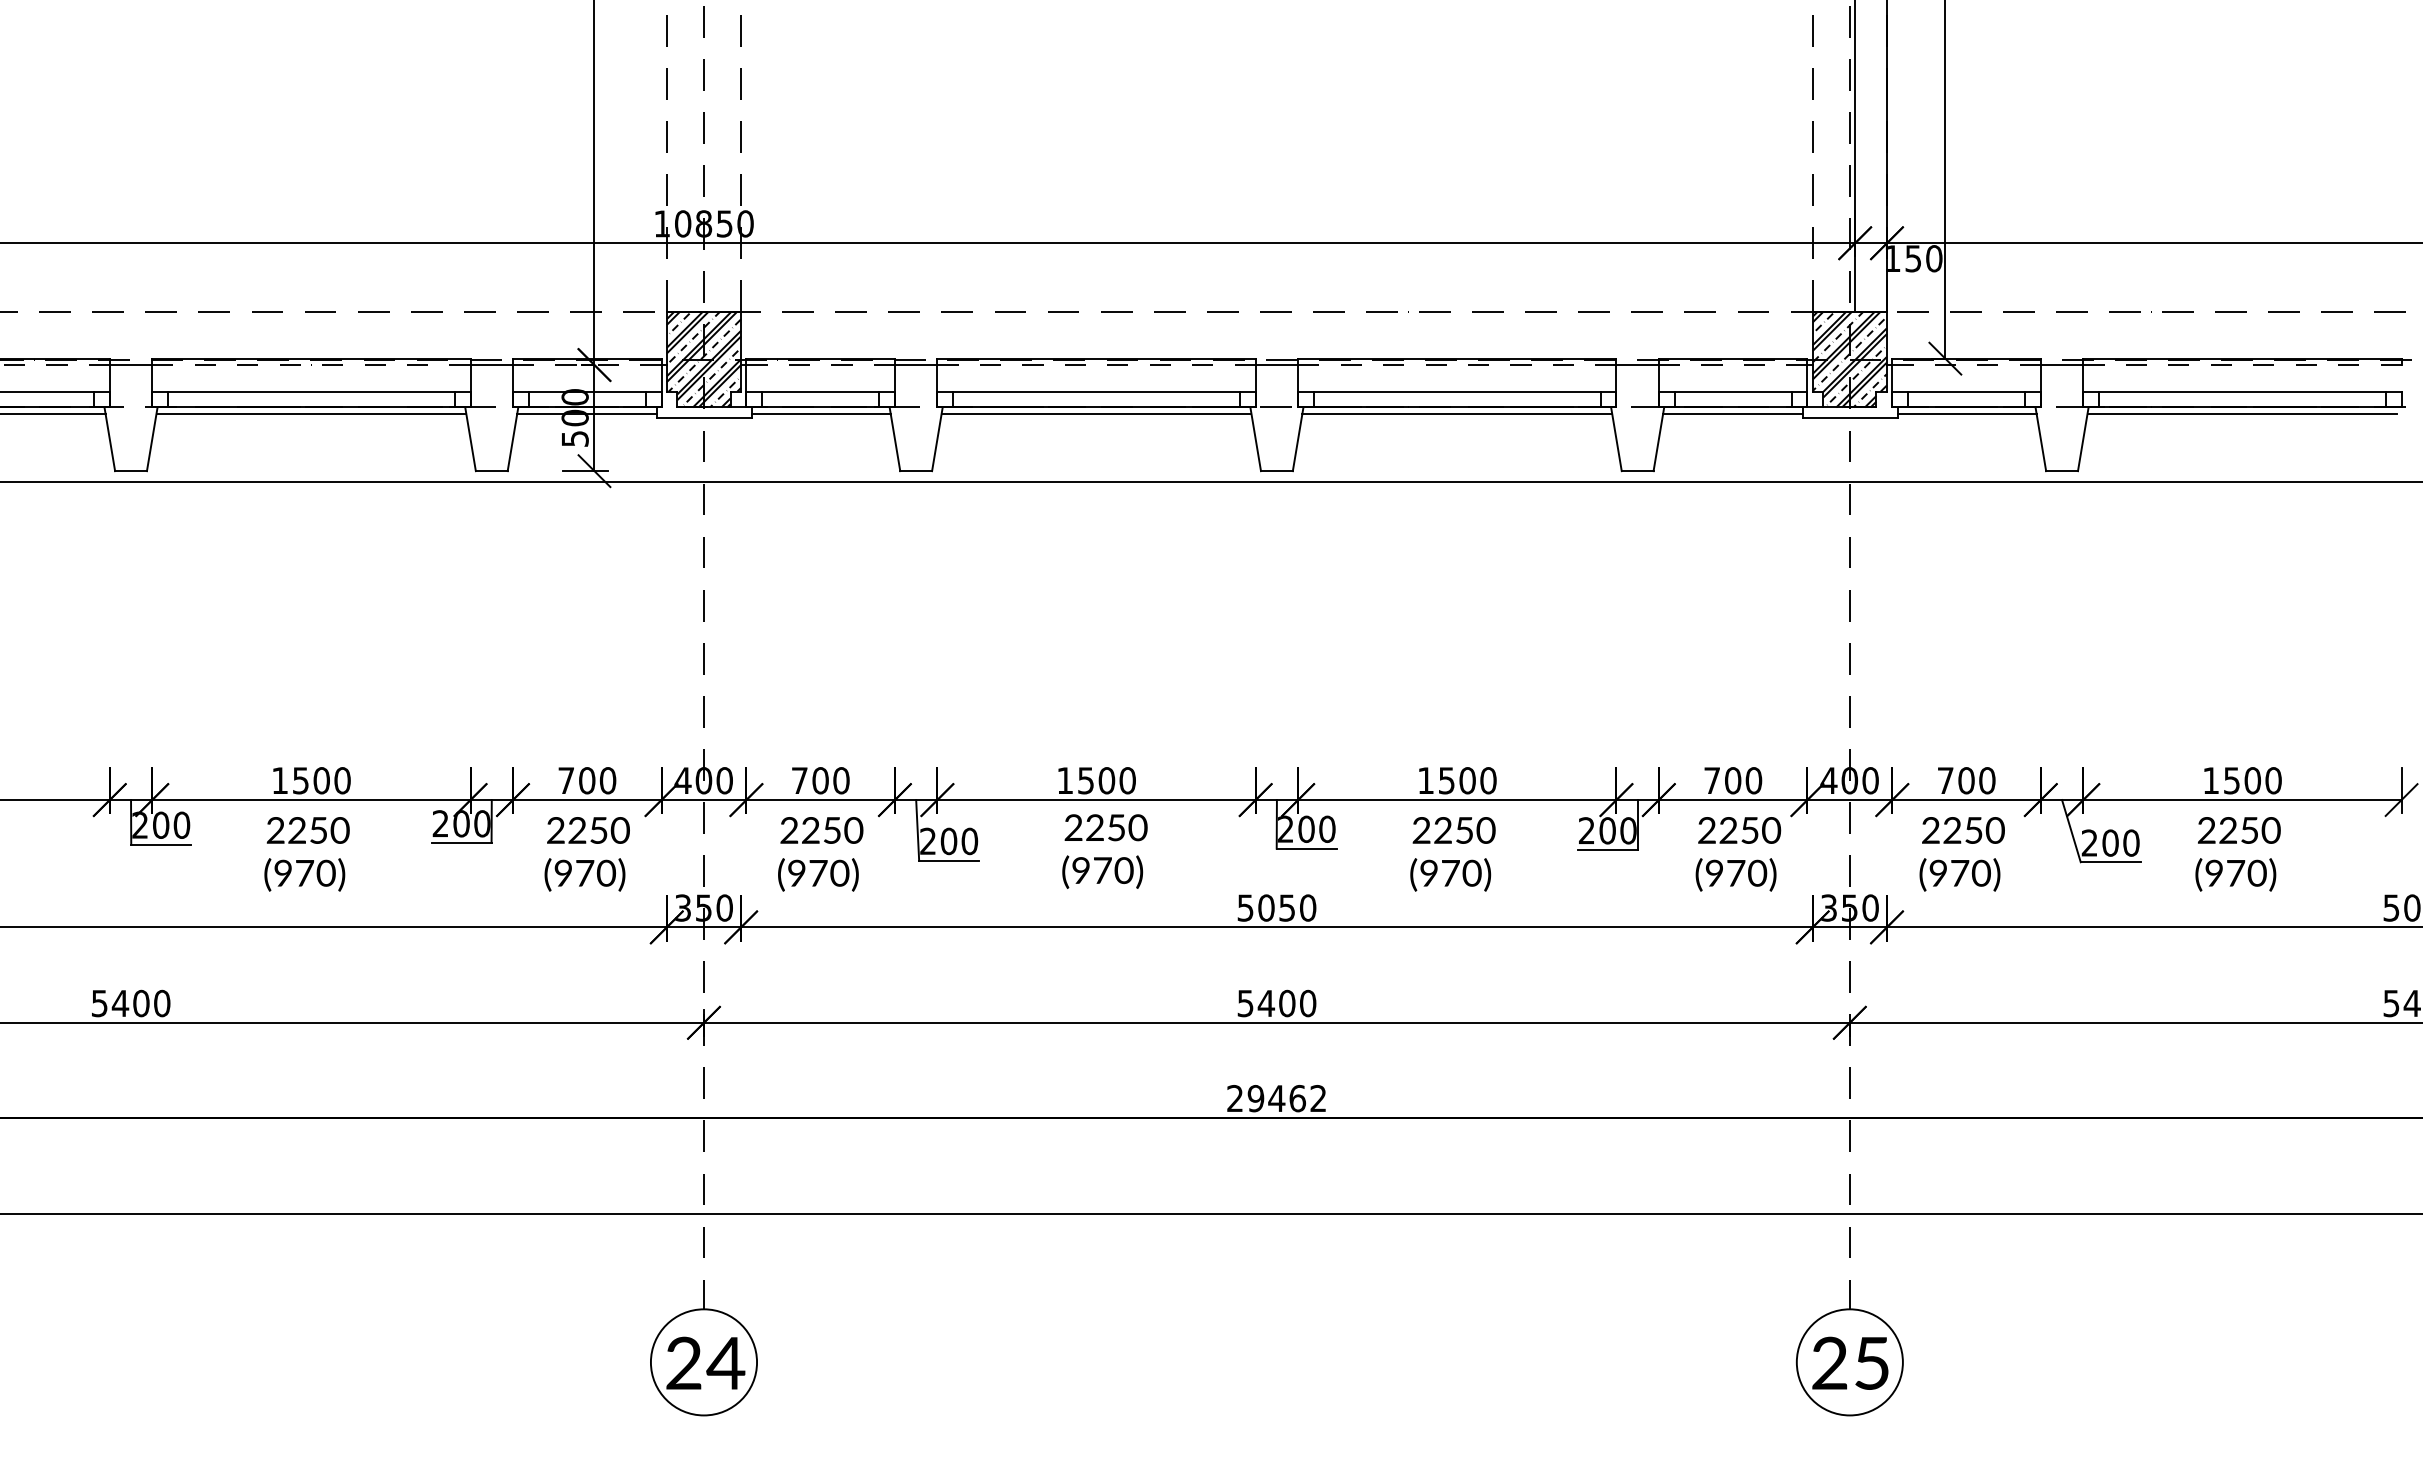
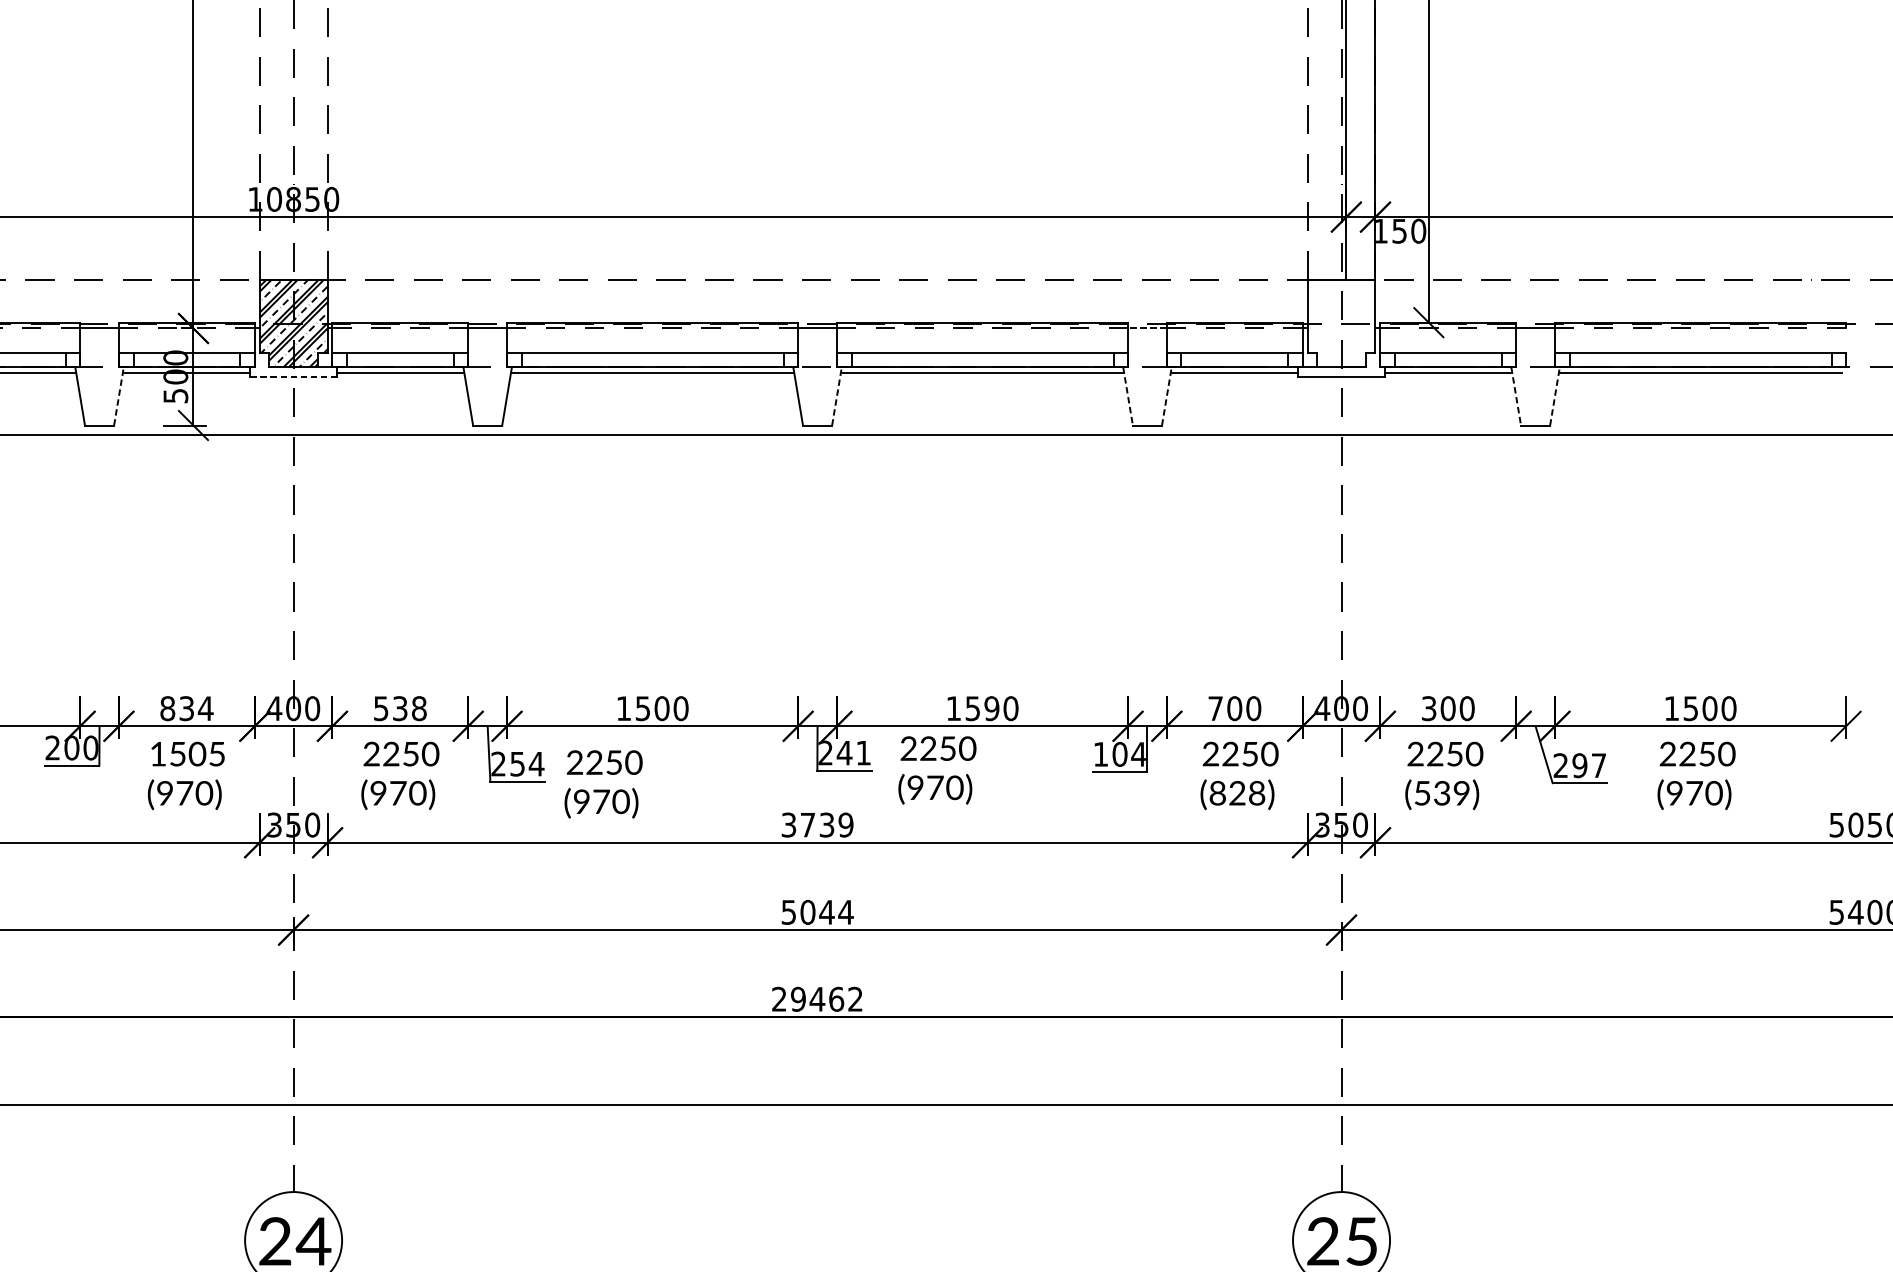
hatch: (1849, 359) -> (1341, 323), removed
line: (1637, 365) -> (1147, 328), solid -> dashed
line: (704, 418) -> (294, 377), solid -> dashed
line: (513, 438) -> (119, 395), solid -> dashed
line: (1298, 438) -> (837, 395), solid -> dashed
line: (1658, 438) -> (1166, 395), solid -> dashed
line: (2083, 438) -> (1555, 395), solid -> dashed
line: (1616, 439) -> (1128, 396), solid -> dashed
line: (2040, 439) -> (1515, 396), solid -> dashed
text: (587, 780) -> (187, 708), 700 -> 834
text: (820, 780) -> (400, 708), 700 -> 538
text: (1467, 780) -> (991, 708), 1500 -> 1590
text: (1945, 780) -> (1428, 708), 700 -> 300
text: (1316, 828) -> (853, 752), 200 -> 241
text: (588, 830) -> (188, 754), 2250 -> 1505
text: (1607, 830) -> (1119, 754), 200 -> 104
text: (959, 841) -> (527, 764), 200 -> 254
text: (2120, 842) -> (1589, 765), 200 -> 297
text: (1104, 851) -> (603, 784), moved
text: (1452, 854) -> (936, 770), moved
text: (1736, 872) -> (1237, 792), (970) -> (828)
text: (1959, 872) -> (1441, 792), (970) -> (539)
text: (1277, 907) -> (818, 824), 5050 -> 3739
text: (1286, 1003) -> (826, 912), 5400 -> 5044

